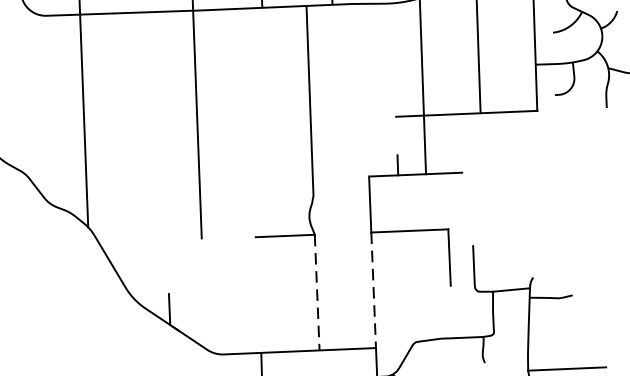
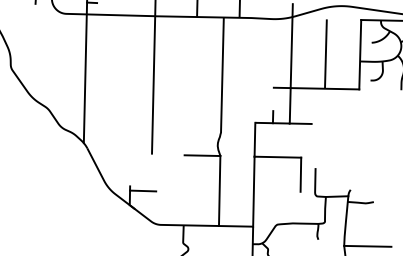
line: (373, 289) -> (253, 191), dashed -> solid
line: (316, 293) -> (219, 191), dashed -> solid
line: (191, 299) -> (143, 190), added

